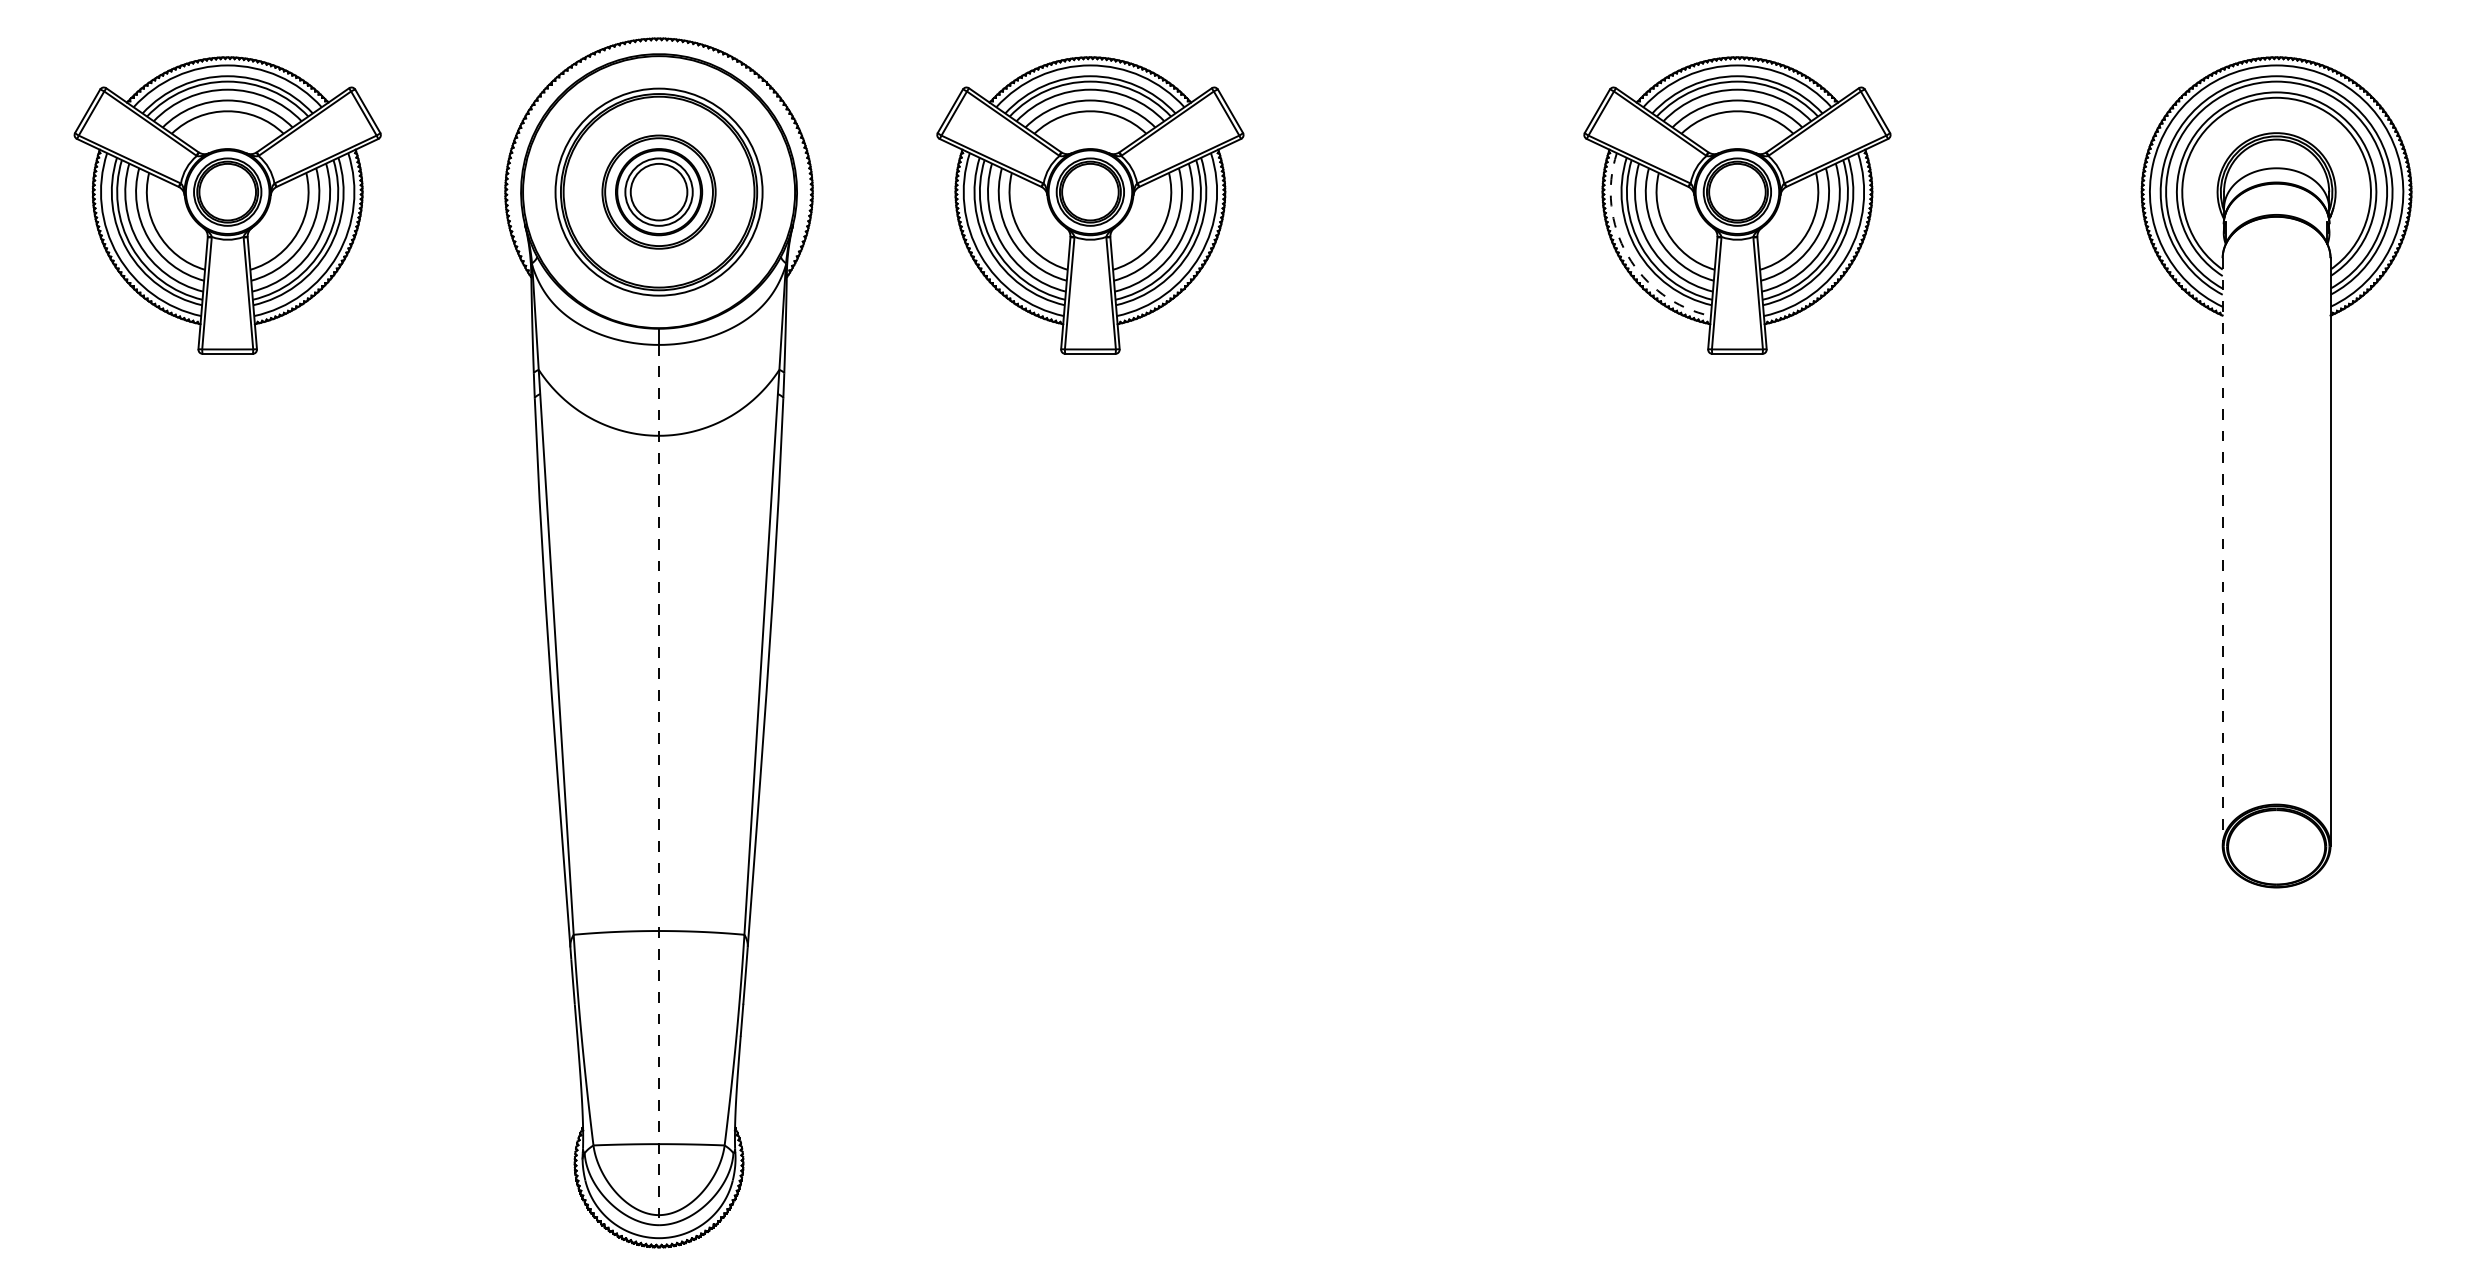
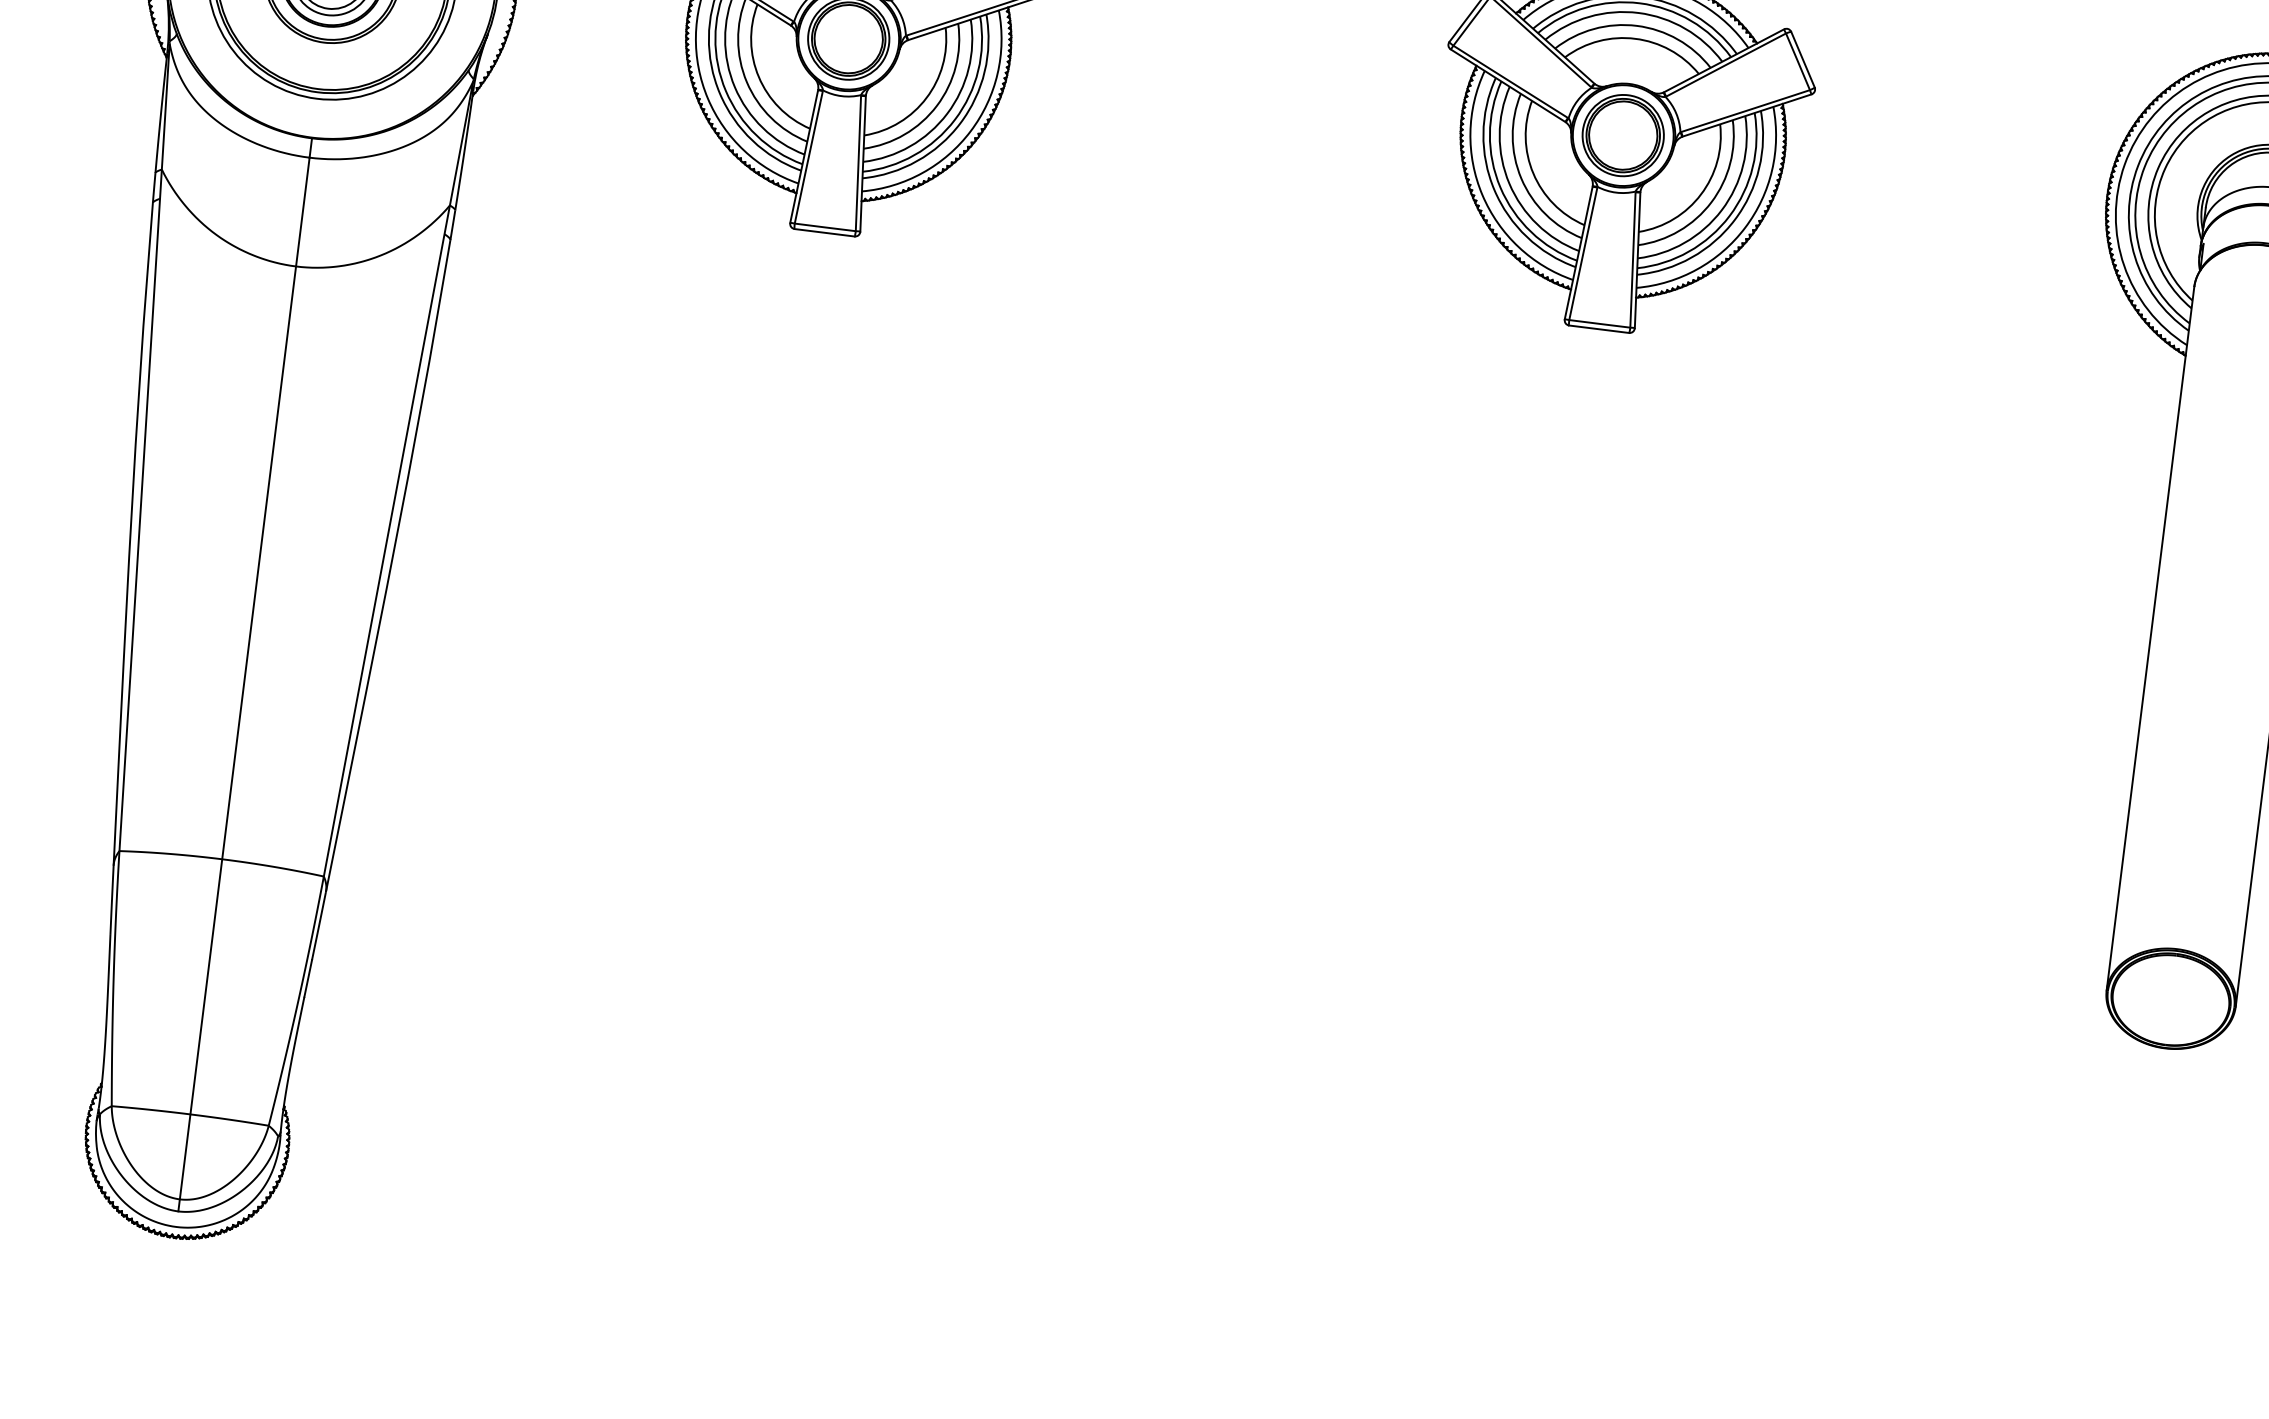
arc: (1627, 255) -> (1482, 195), dashed -> solid
line: (2222, 552) -> (2150, 639), dashed -> solid
line: (659, 785) -> (244, 685), dashed -> solid

